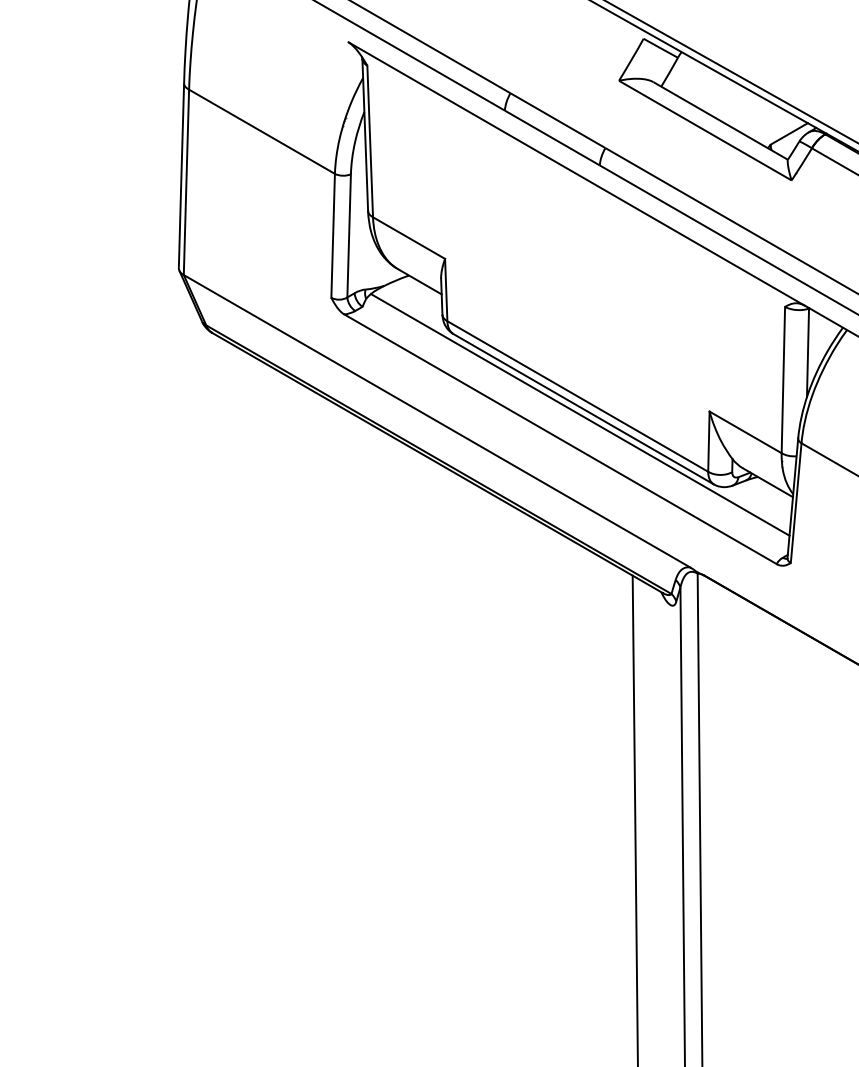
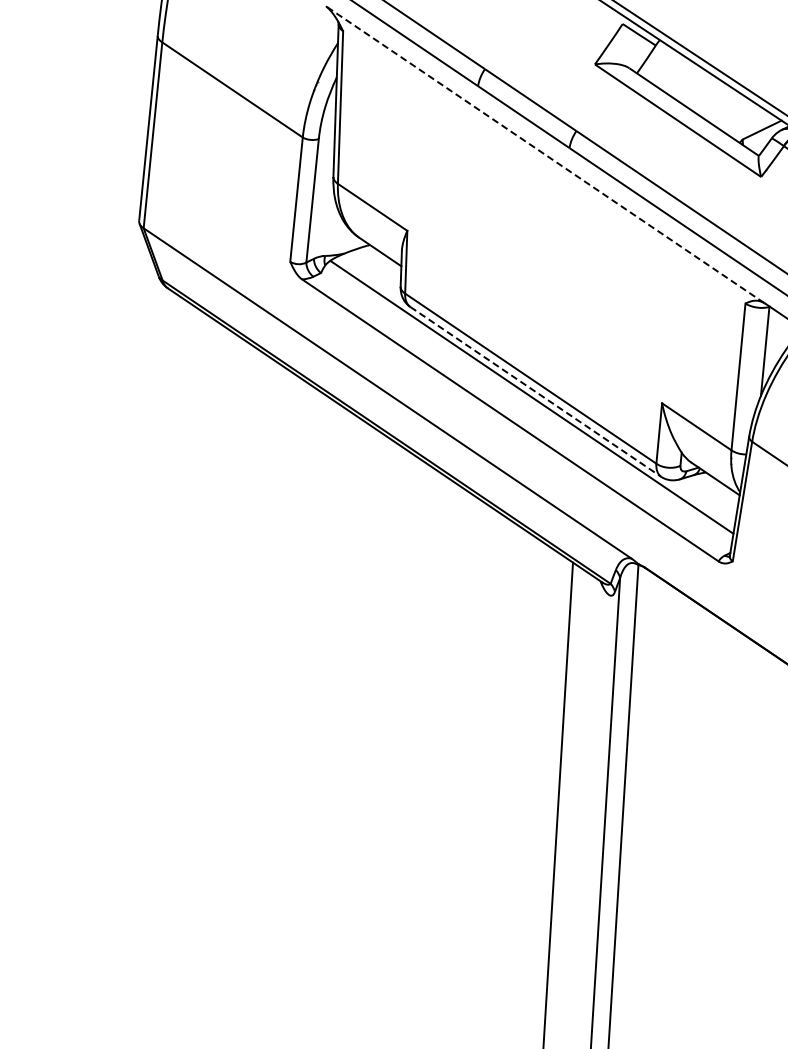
line: (576, 173) -> (545, 154), solid -> dashed
line: (584, 409) -> (536, 392), solid -> dashed

